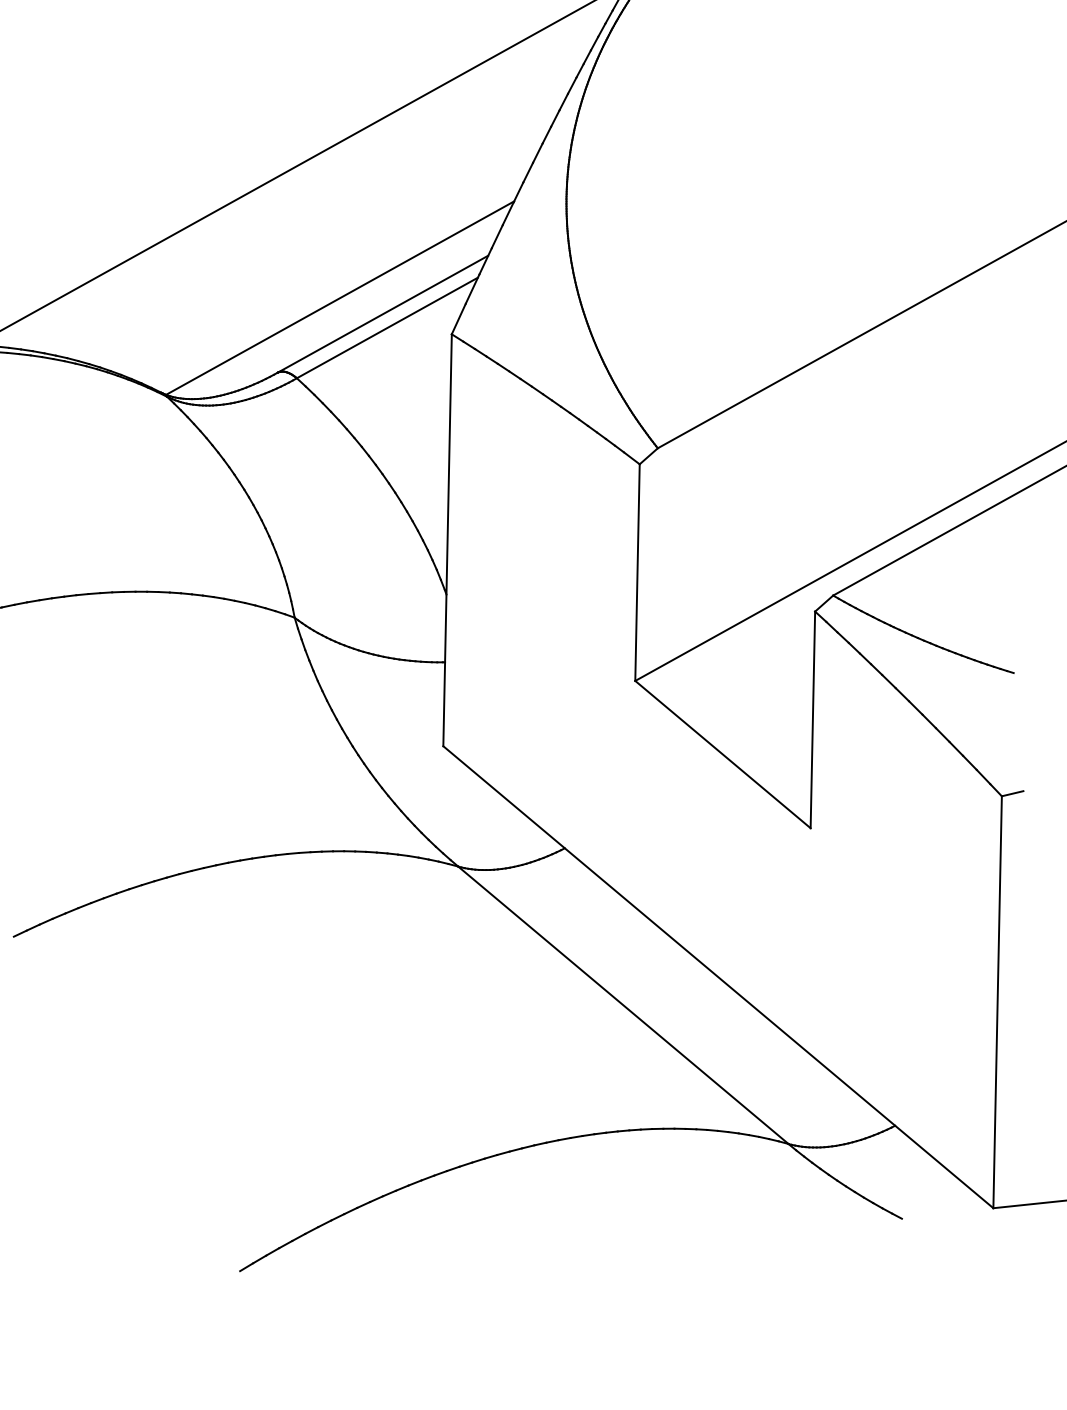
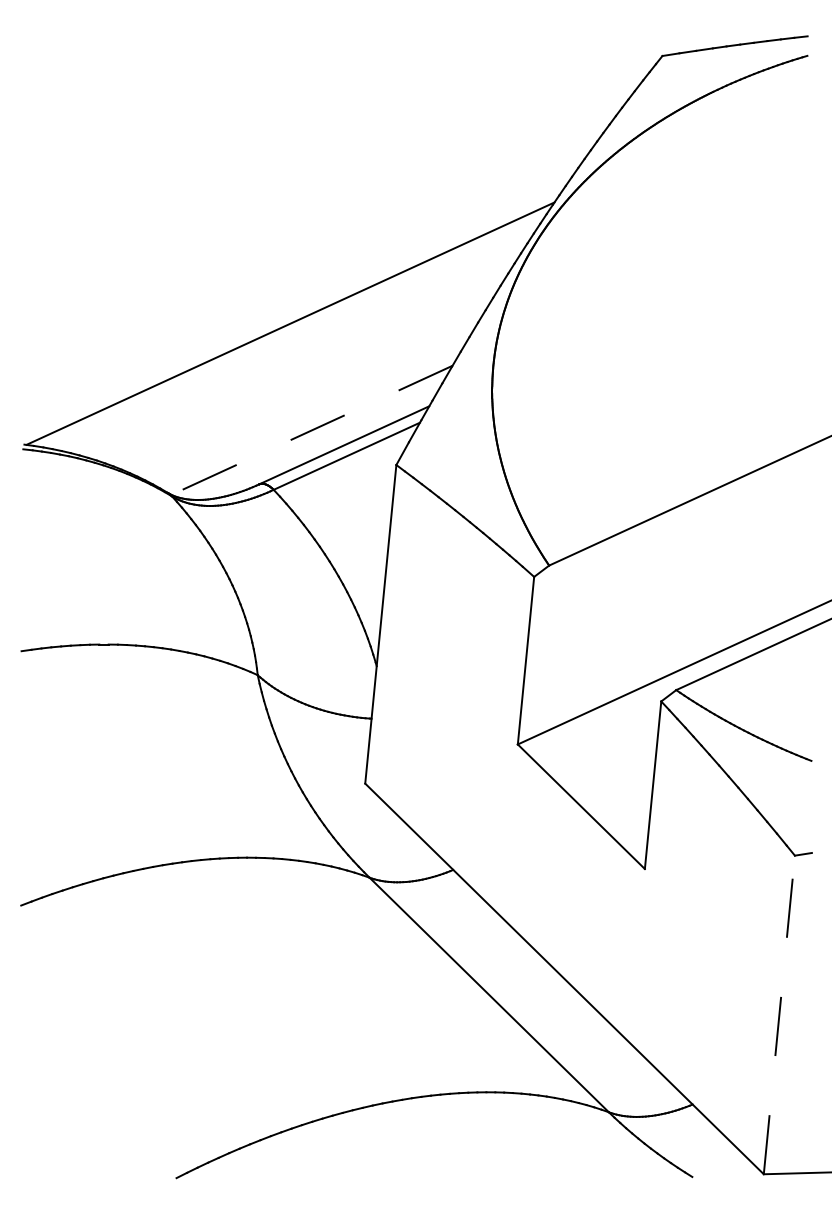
line: (340, 298) -> (312, 430), solid -> dashed
line: (997, 1001) -> (779, 1014), solid -> dashed

